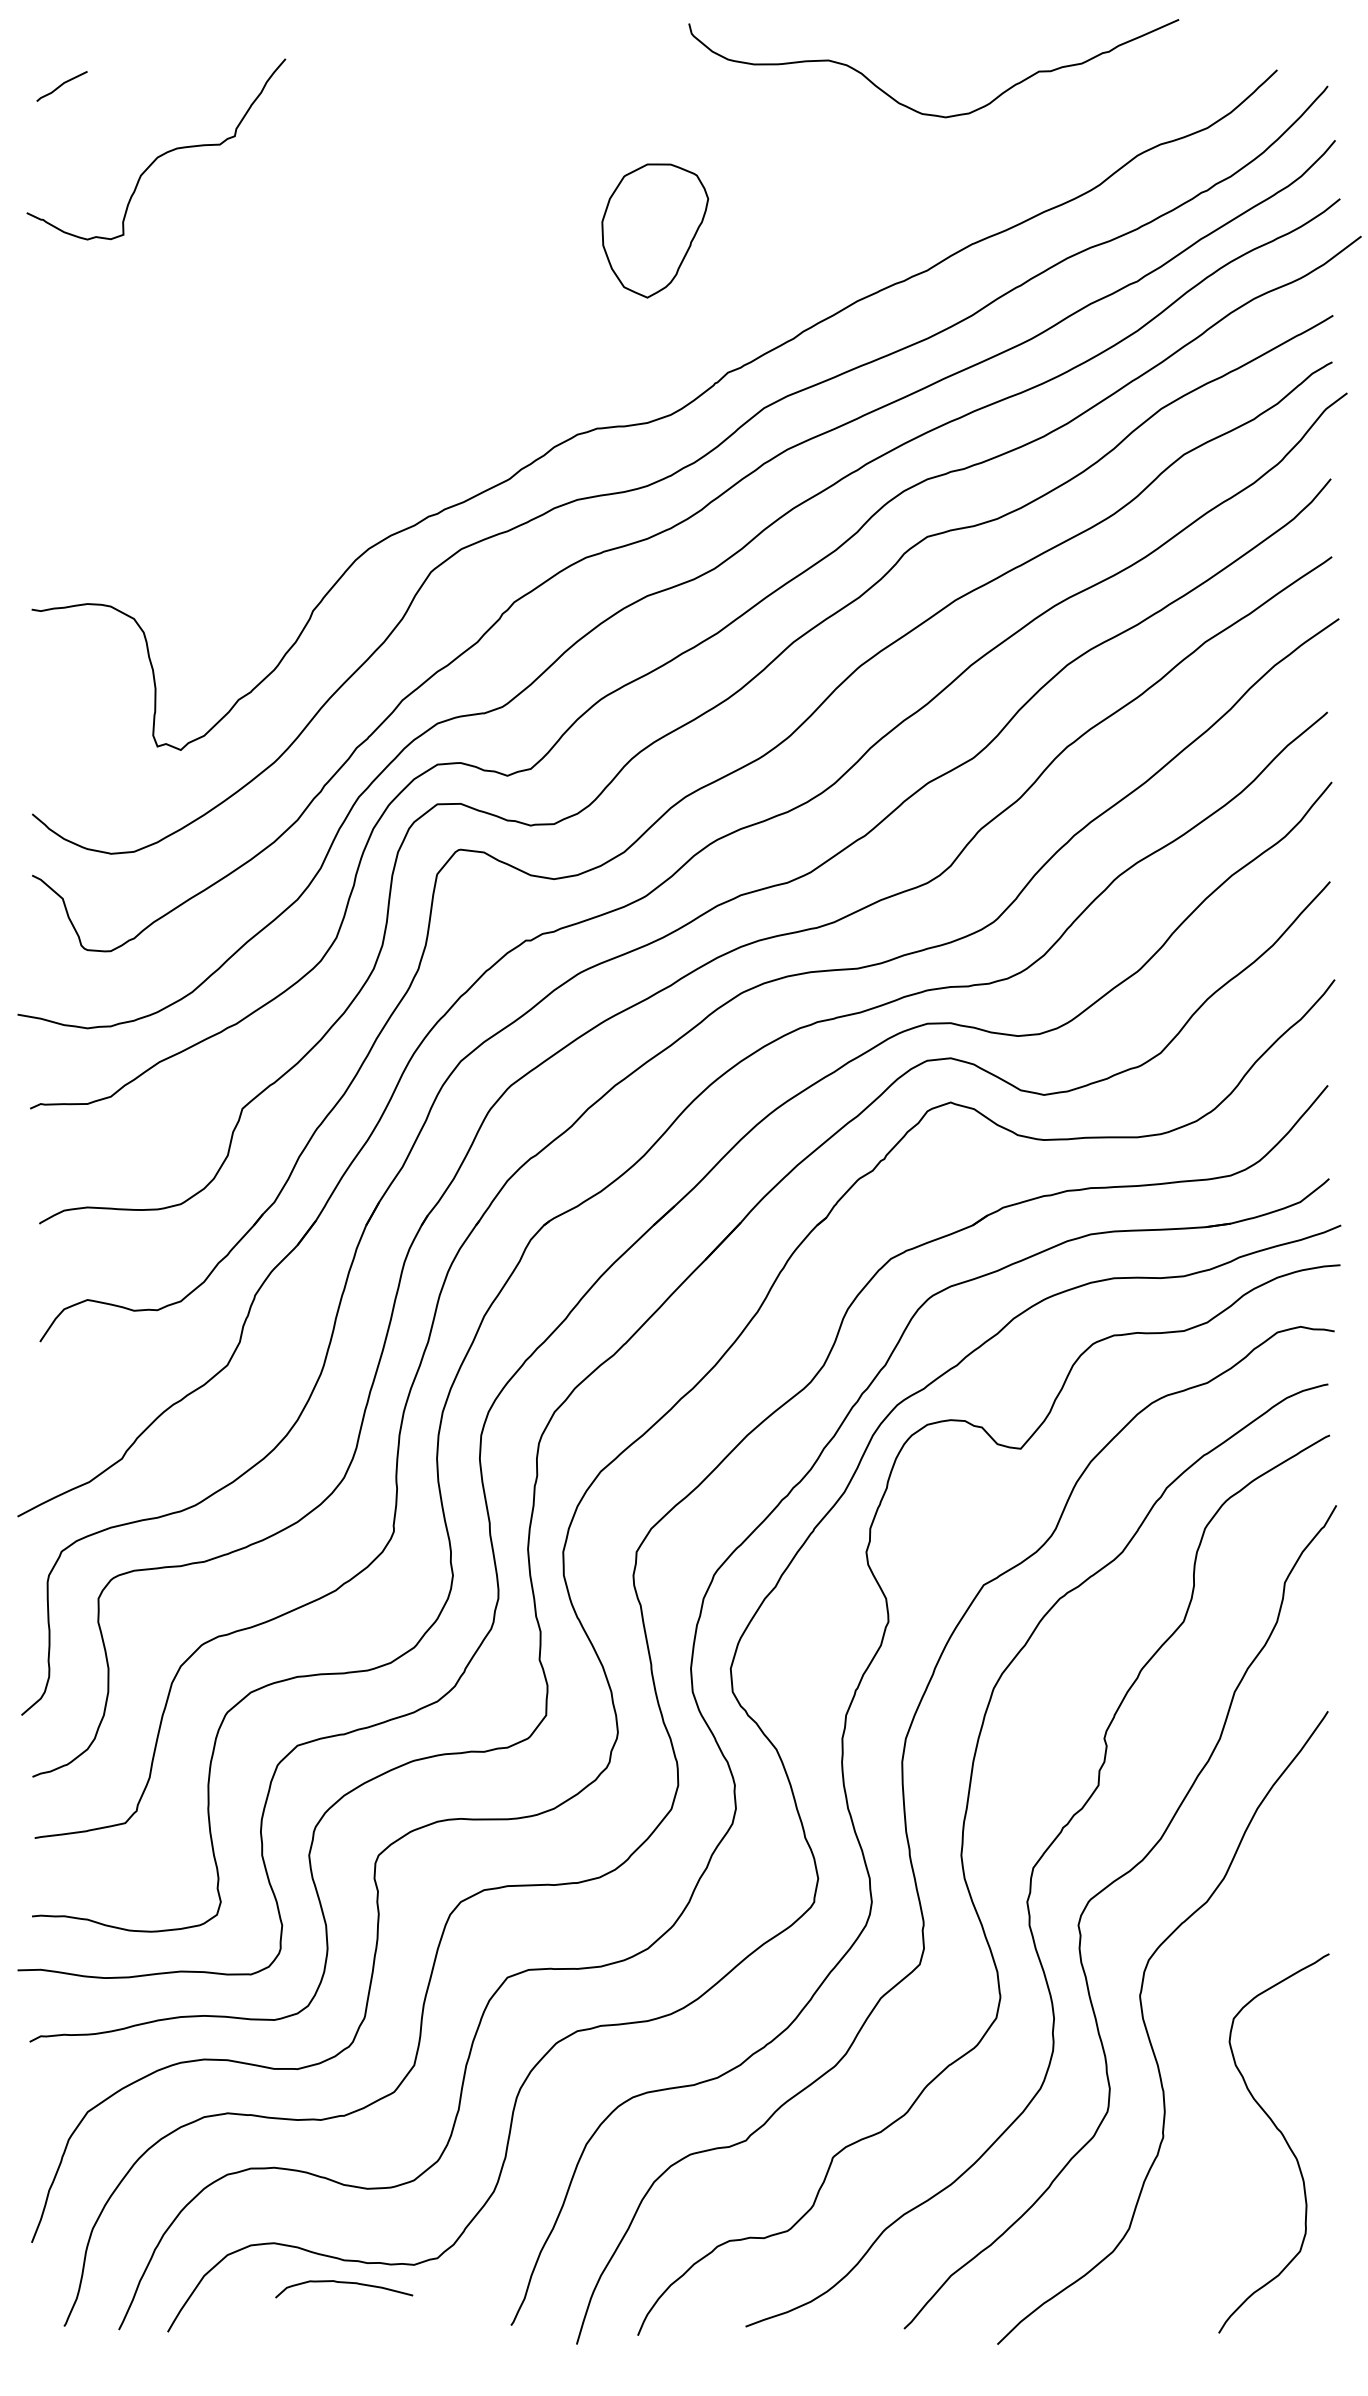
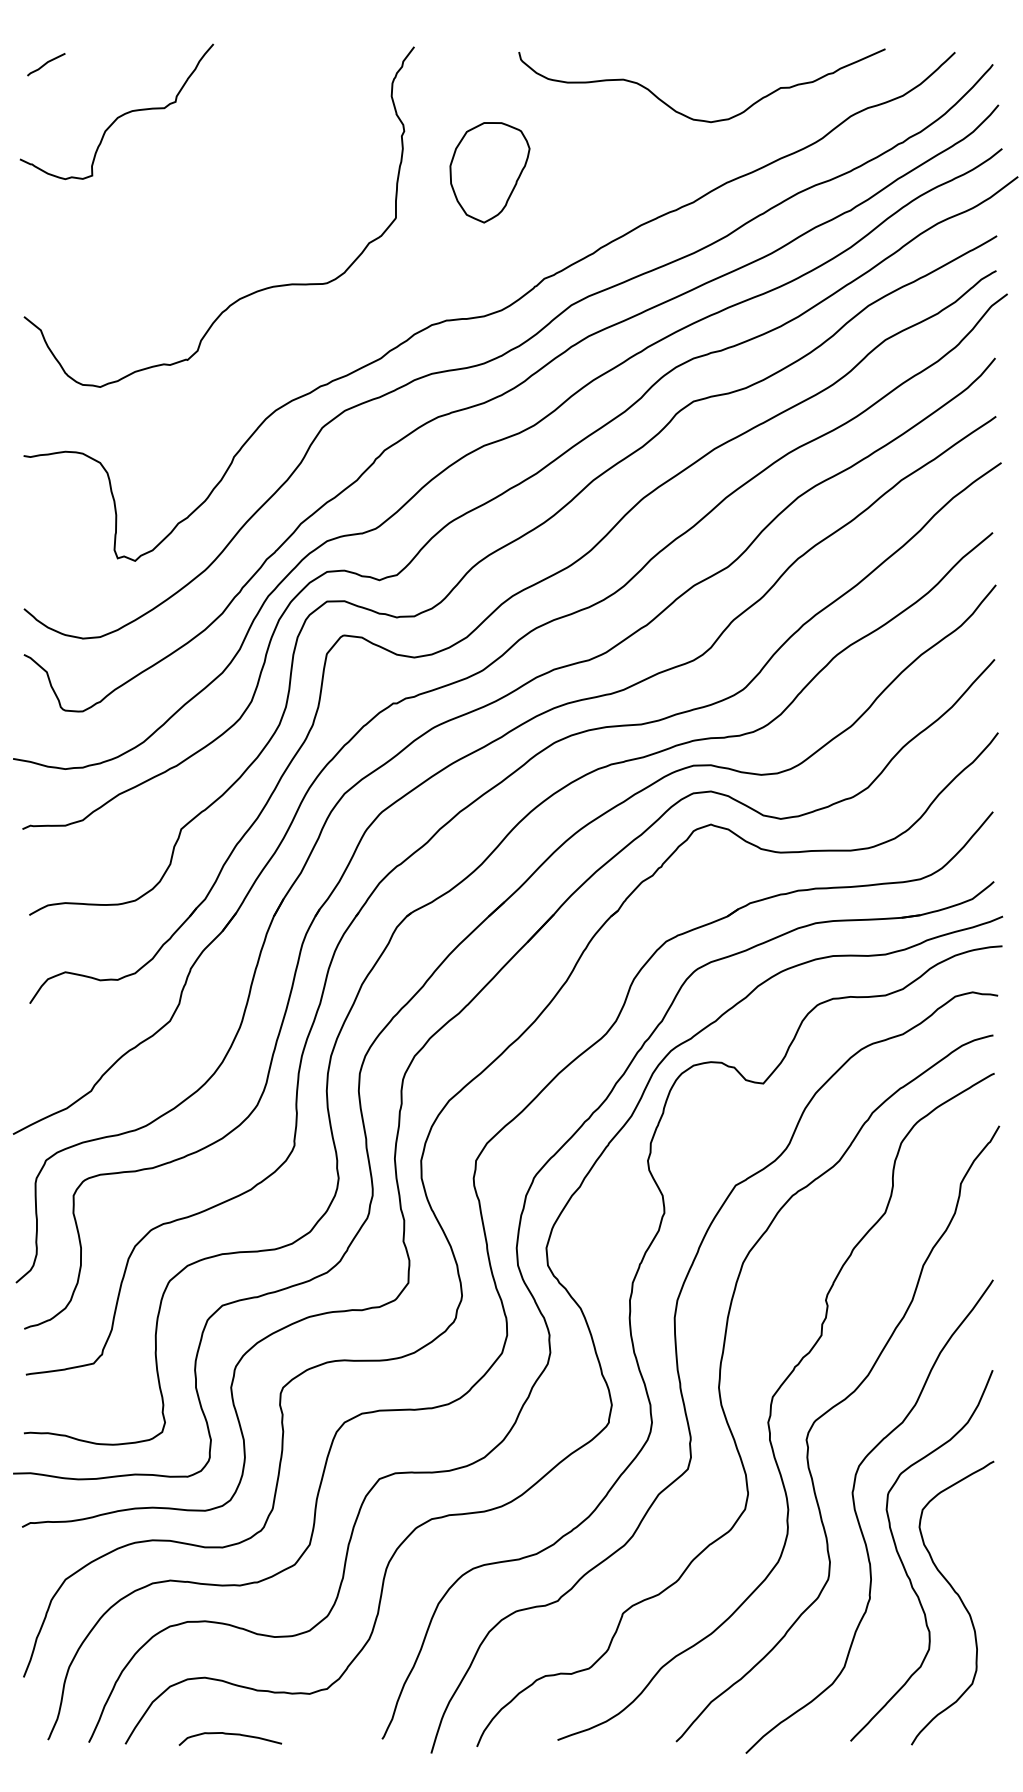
curve: (917, 110) -> (689, 117), moved
curve: (334, 392) -> (250, 293), added
curve: (1208, 2091) -> (903, 1564), added
curve: (344, 2283) -> (230, 1734), moved

